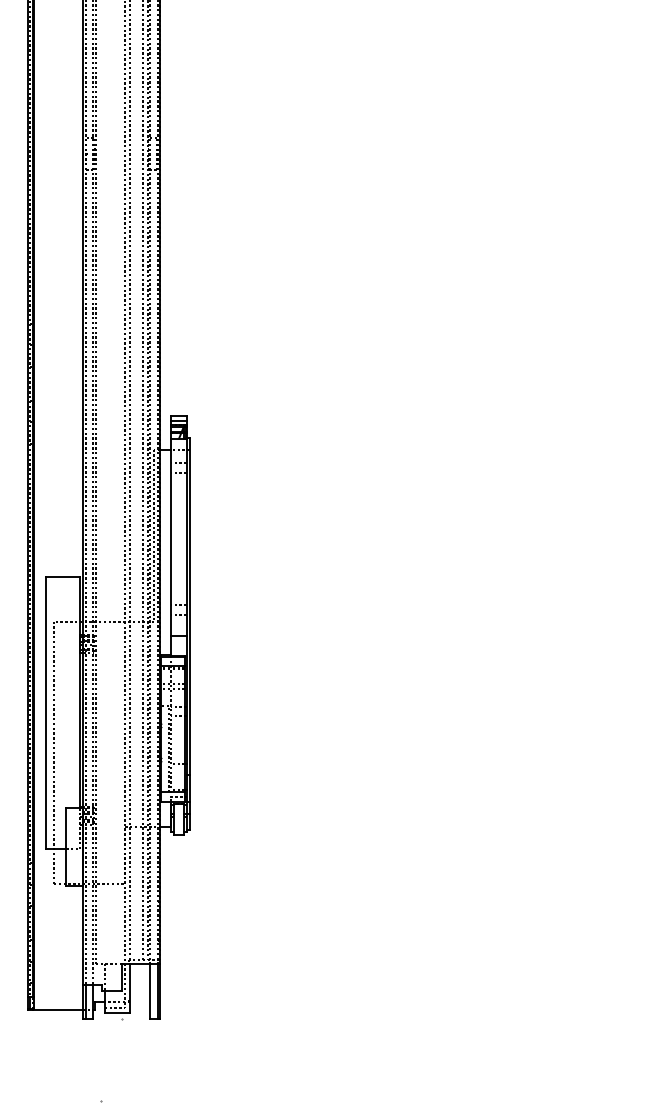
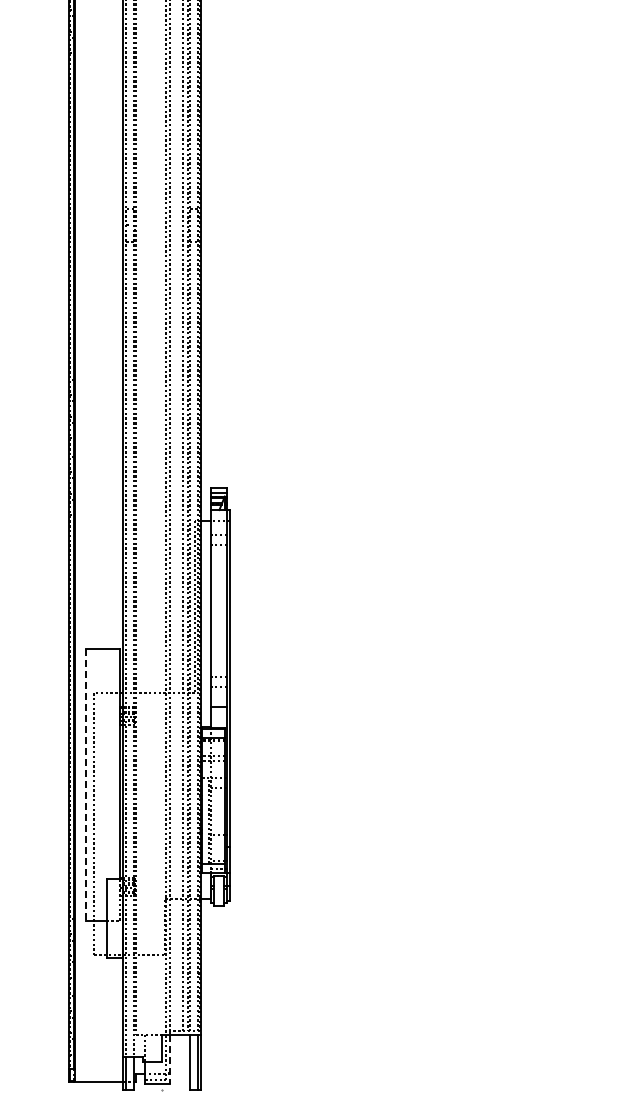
line: (45, 713) -> (85, 784), solid -> dashed
line: (130, 988) -> (170, 1059), solid -> dashed

